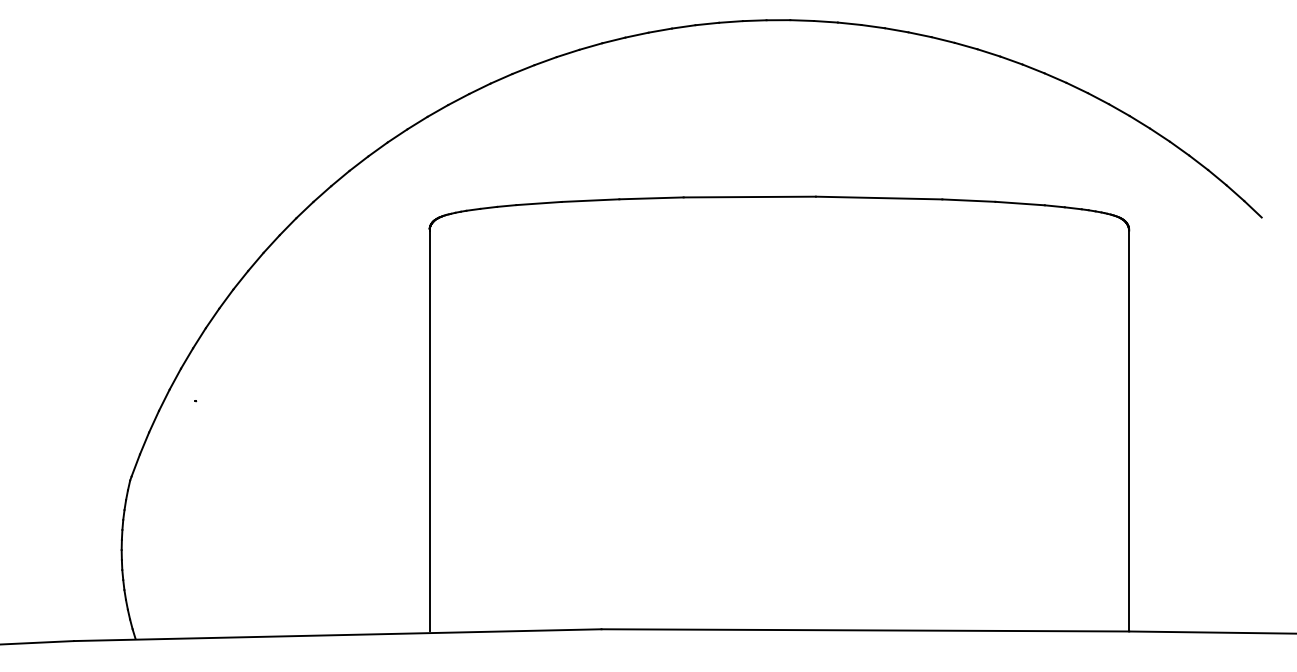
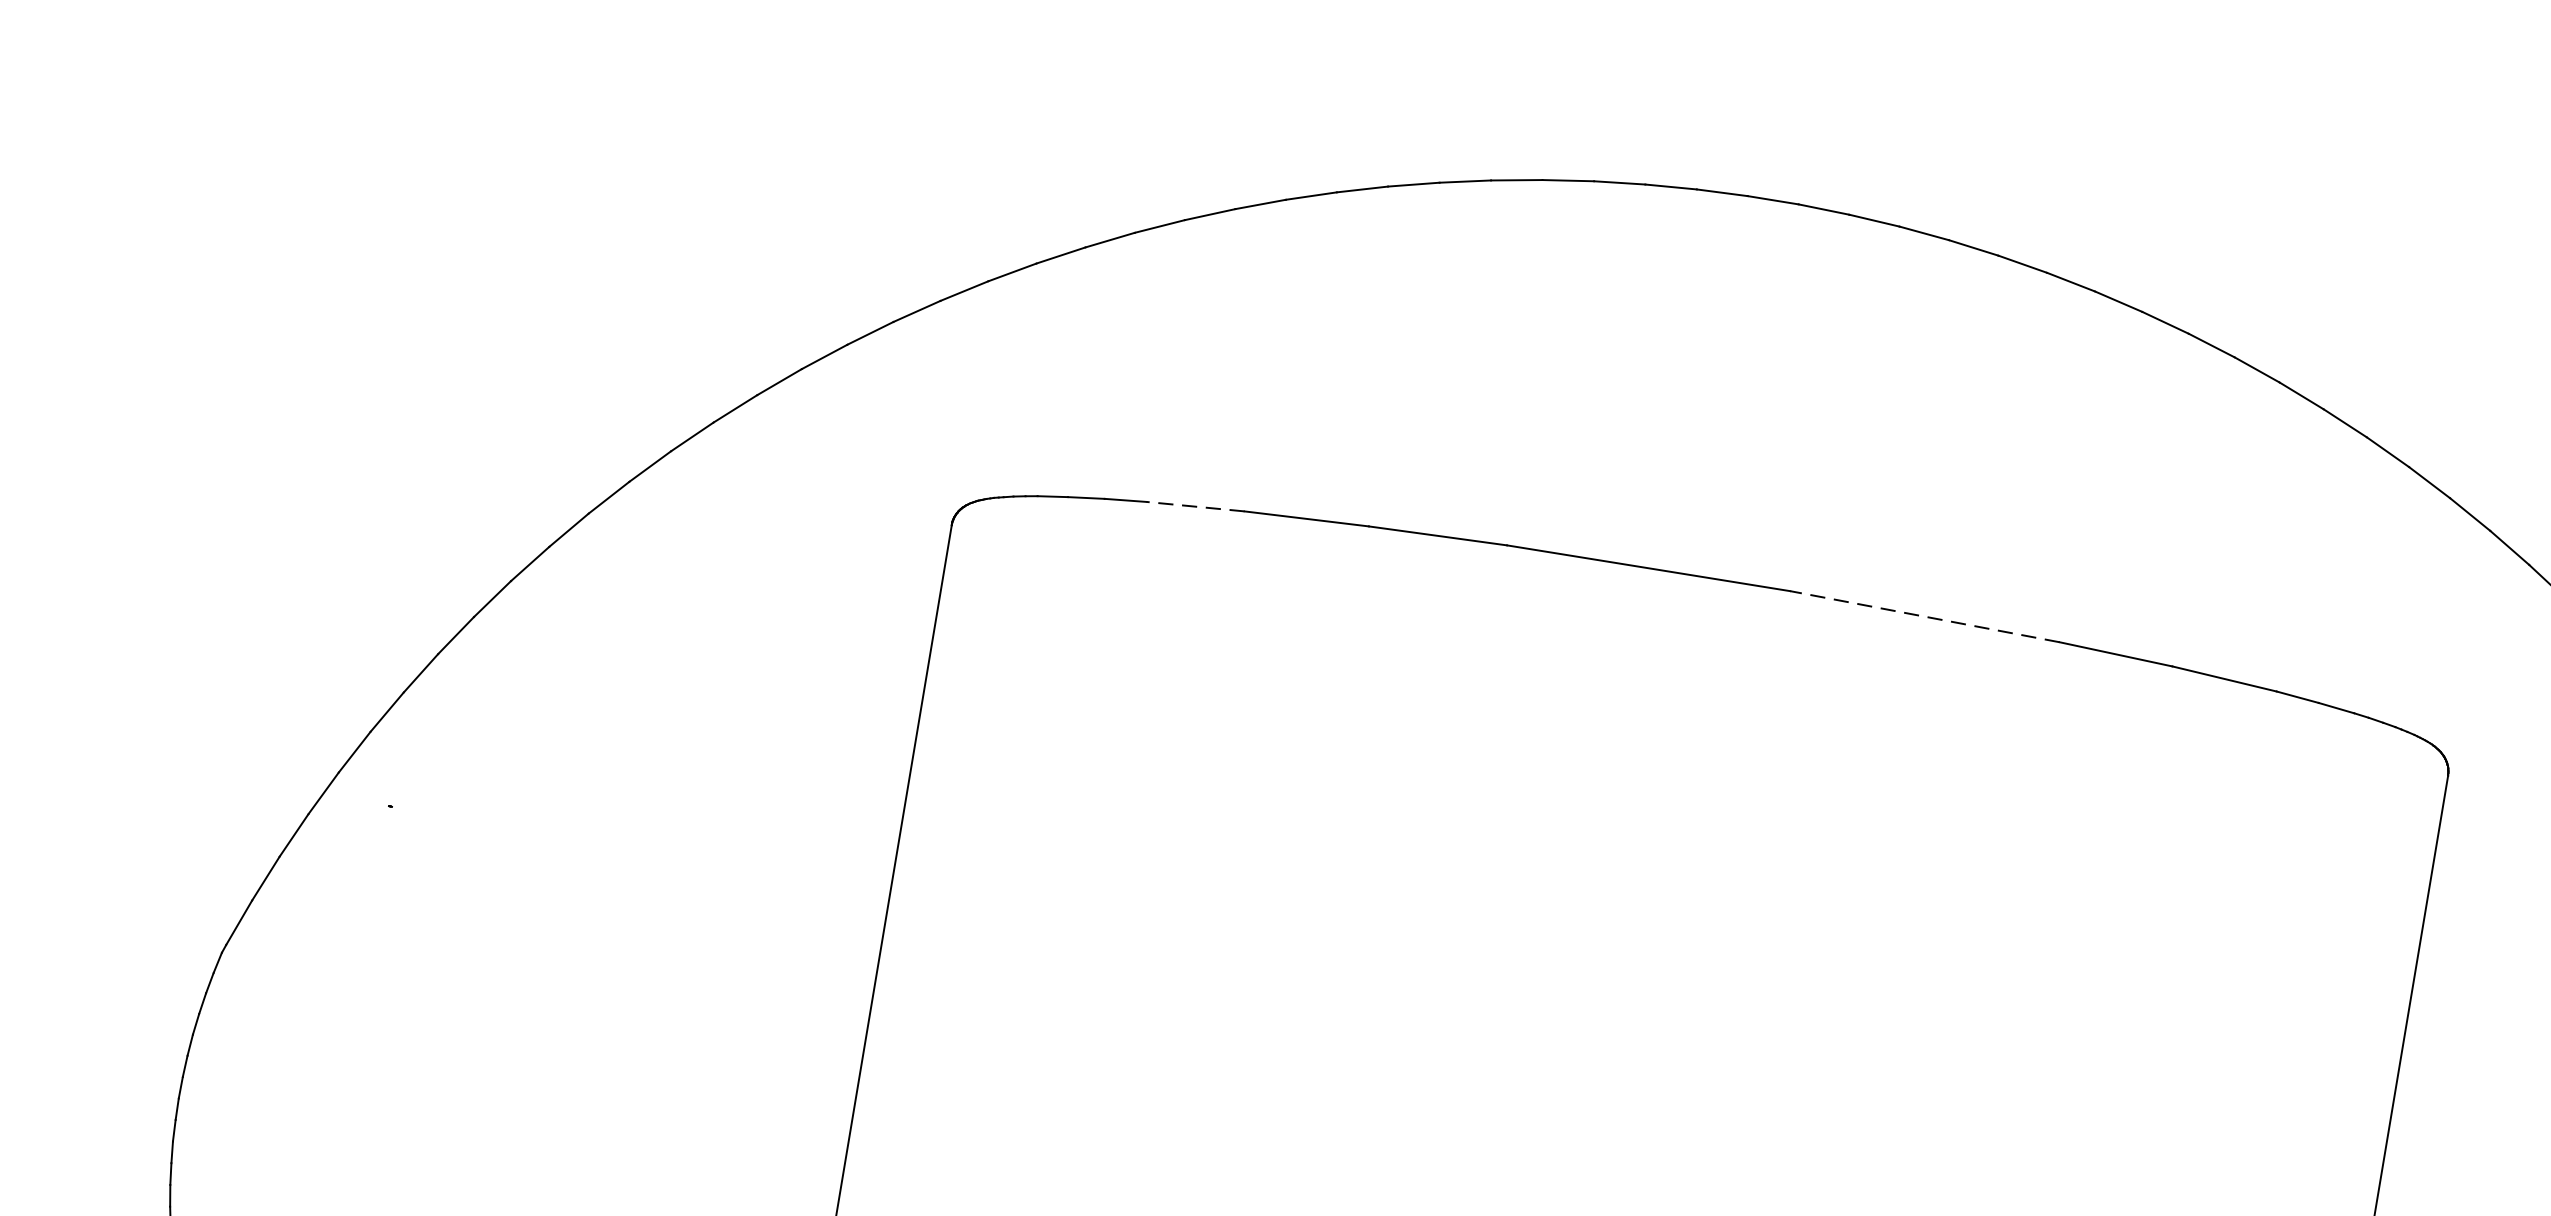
line: (878, 198) -> (1923, 617), solid -> dashed
line: (539, 203) -> (1196, 506), solid -> dashed

